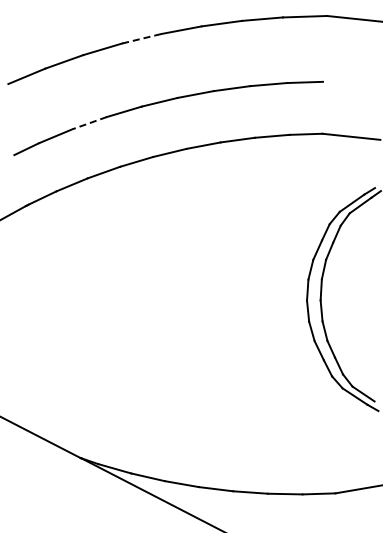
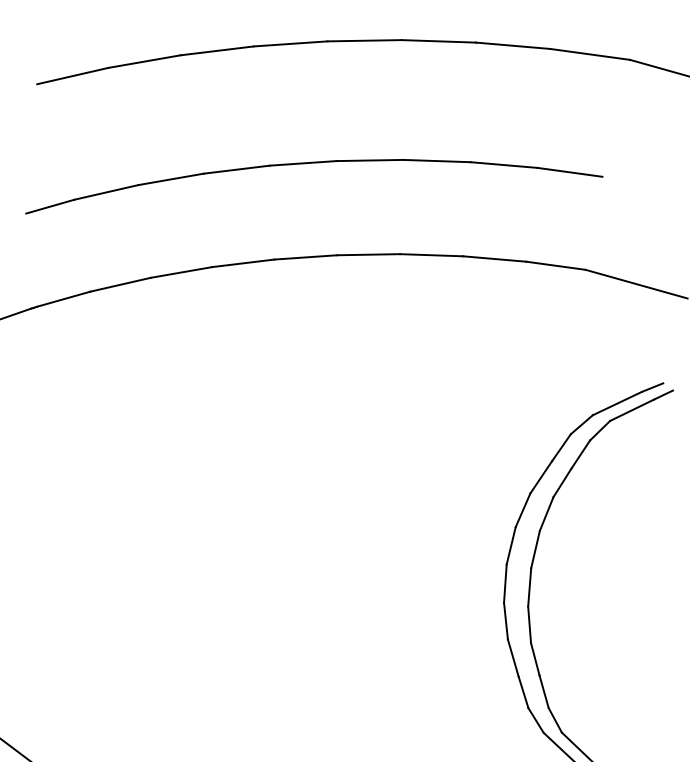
line: (142, 38) -> (291, 43), dashed -> solid
line: (89, 123) -> (170, 179), dashed -> solid

